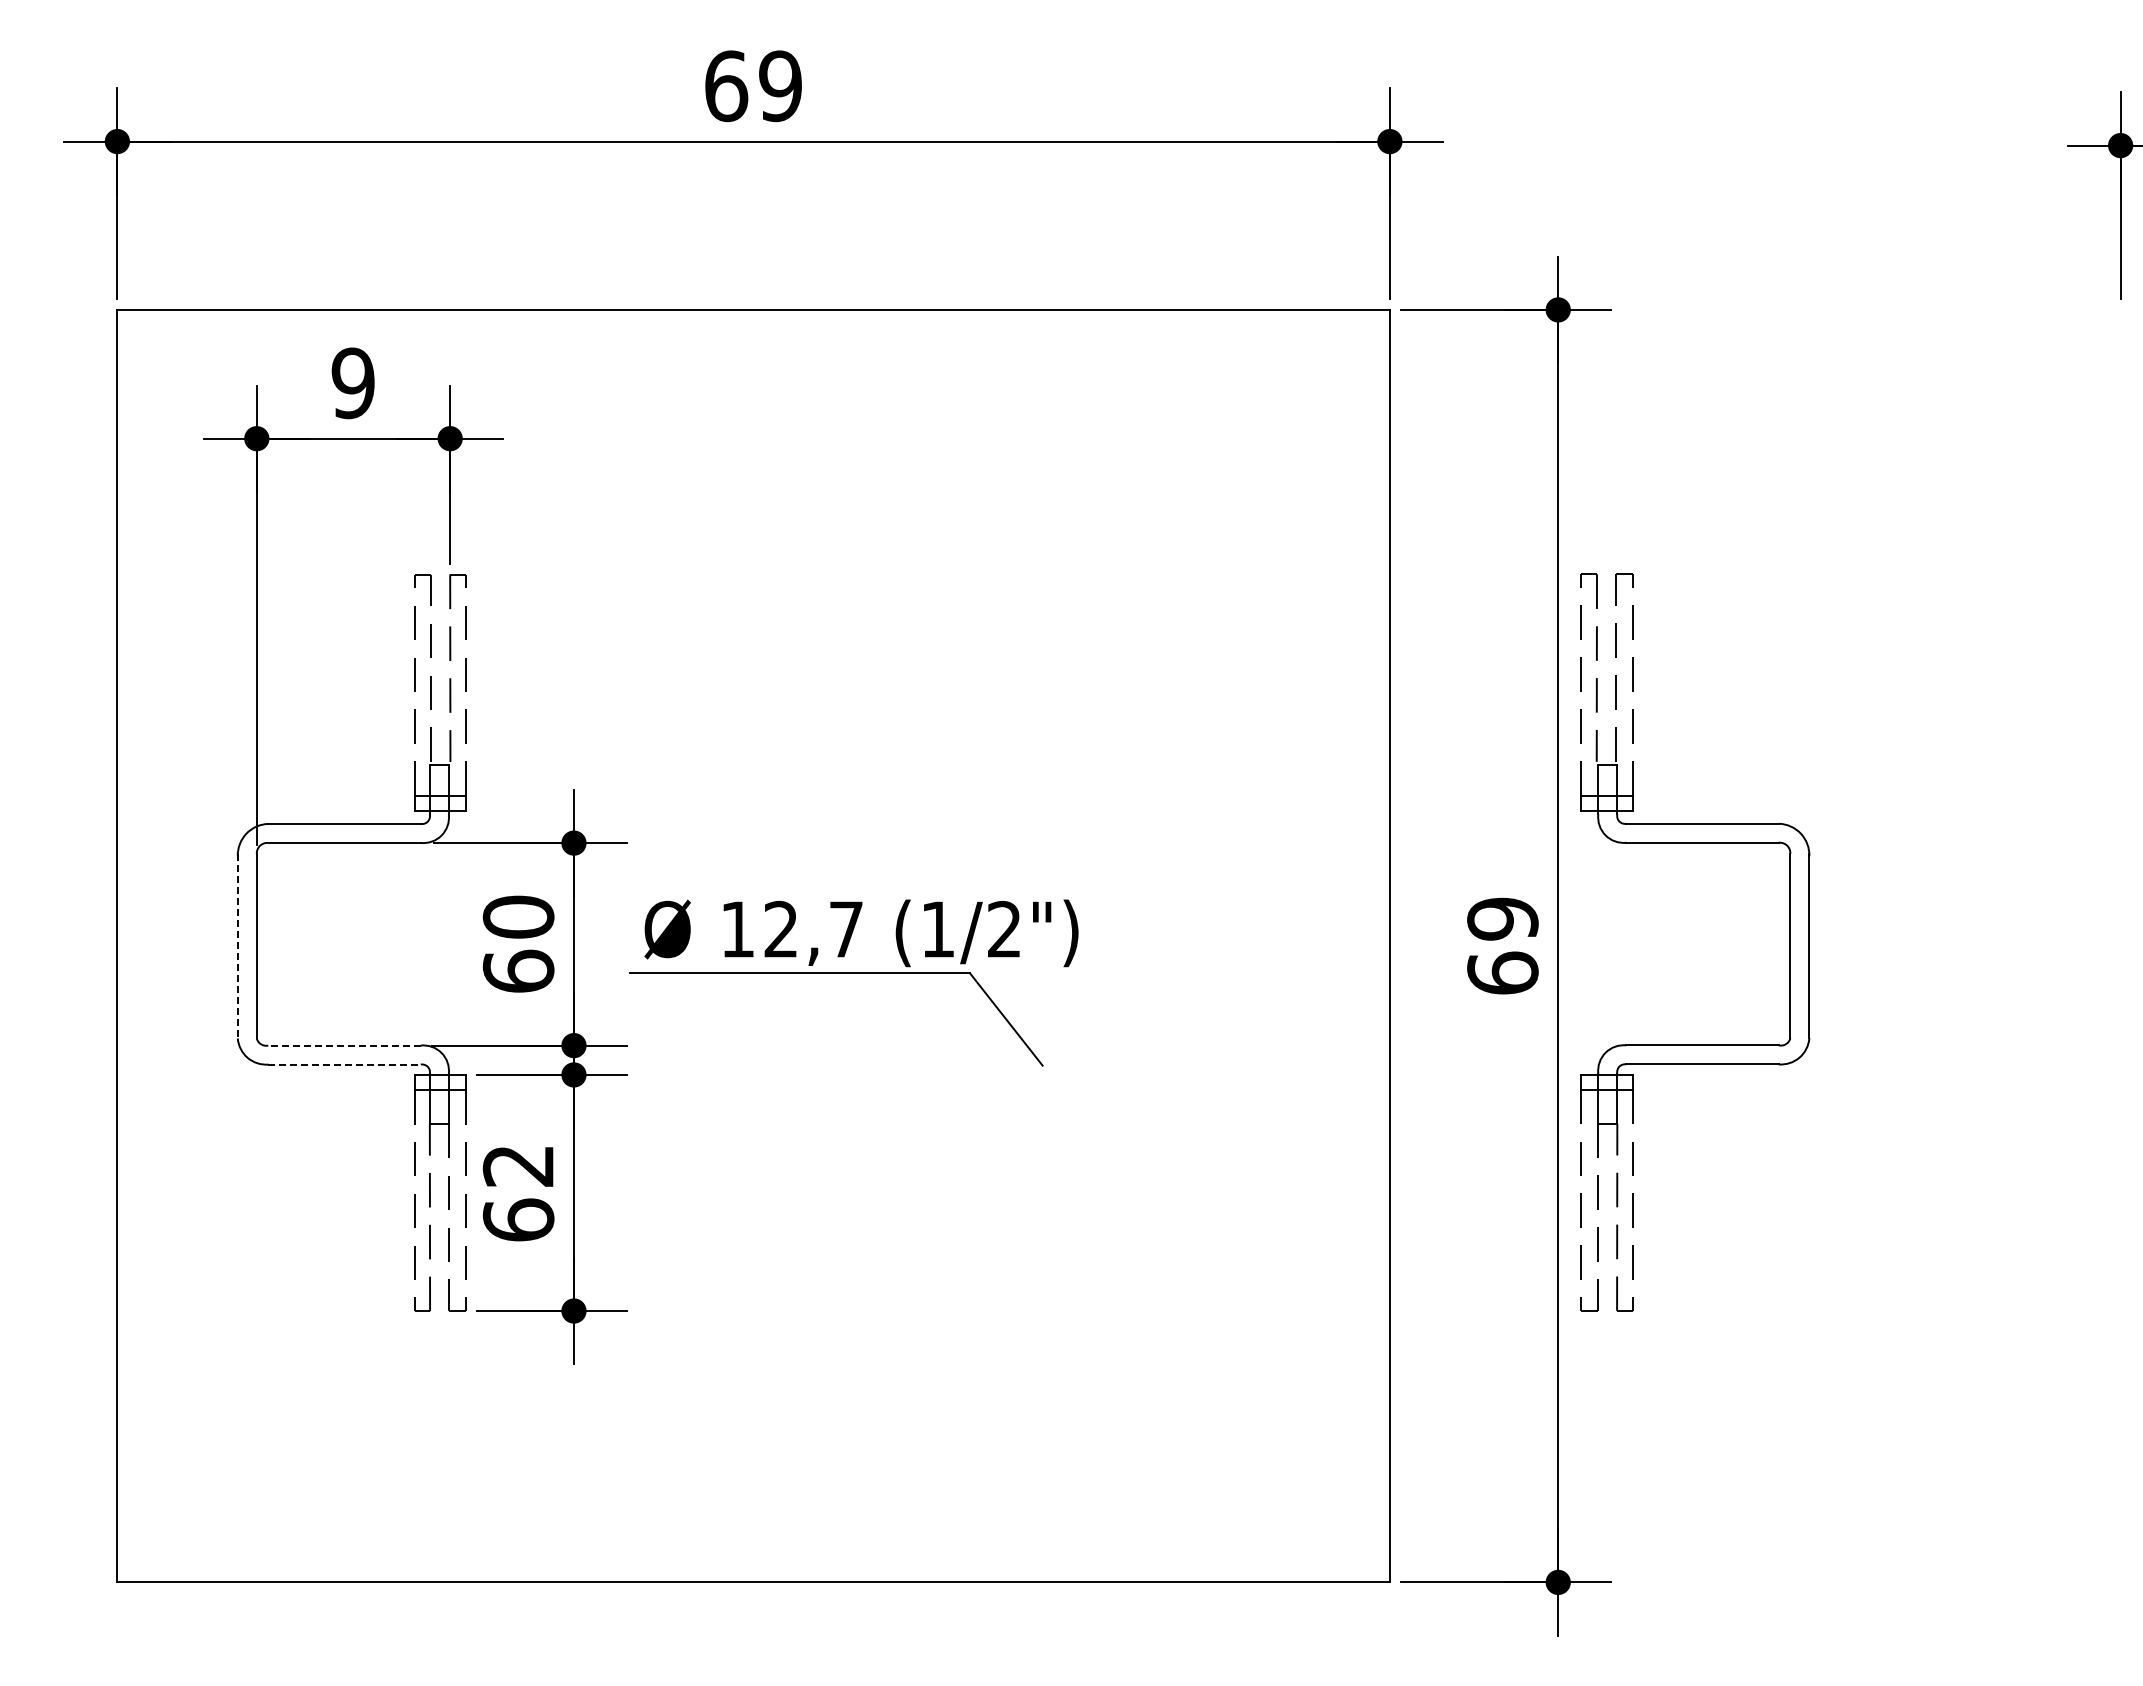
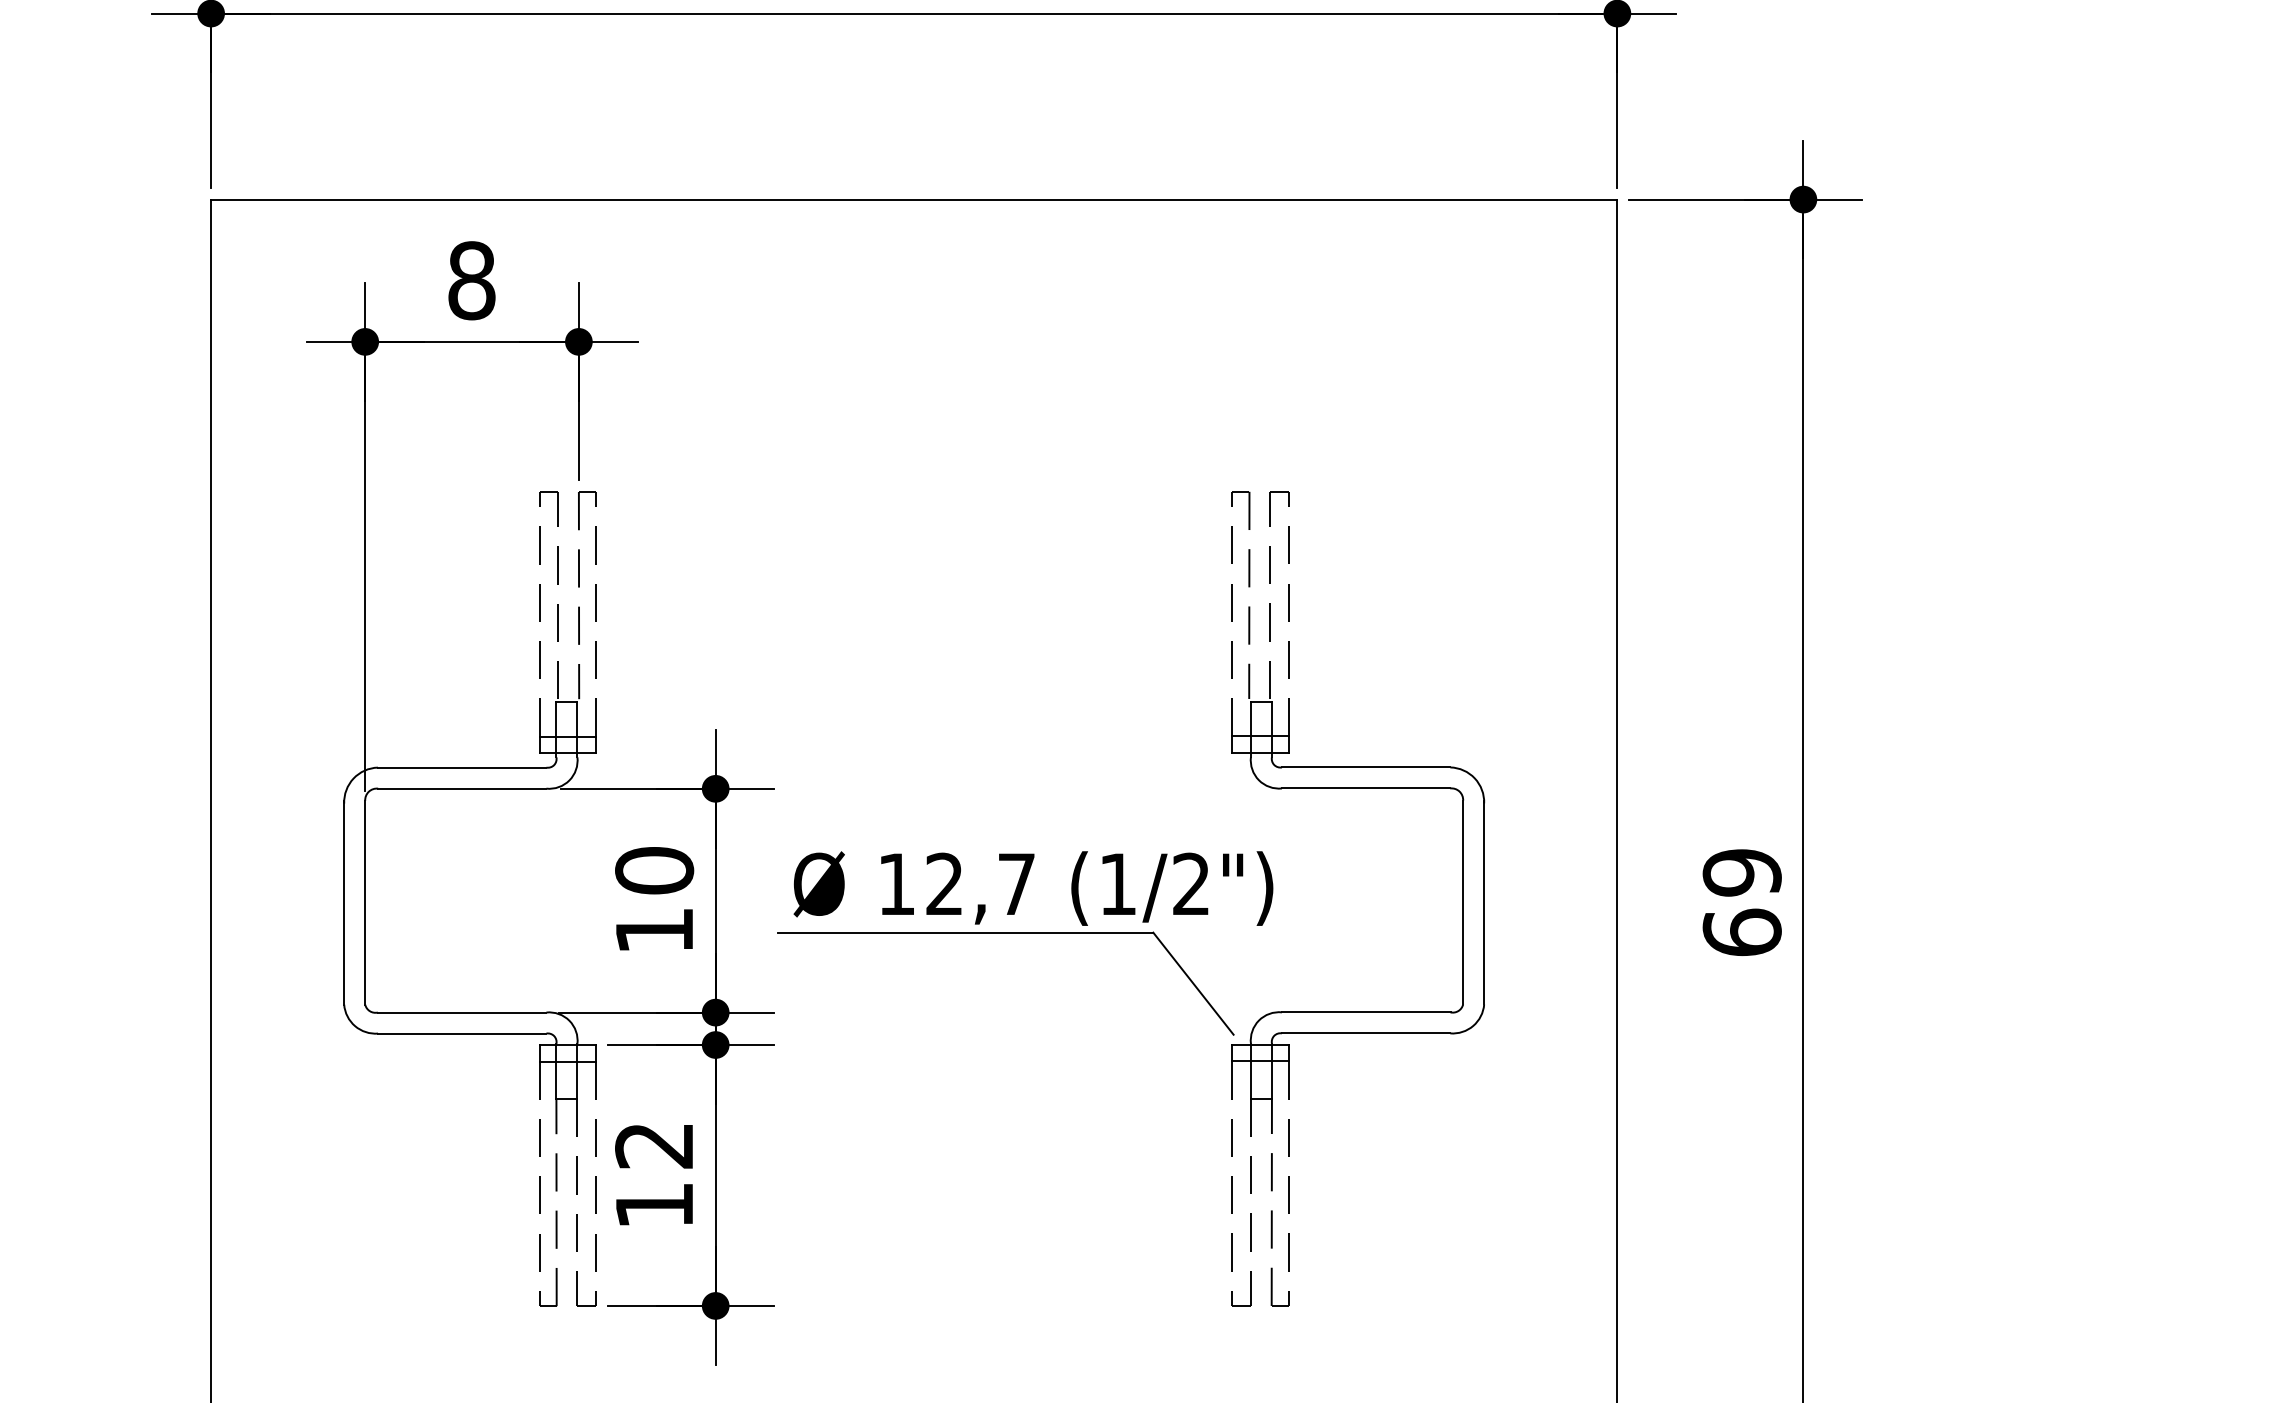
text: (352, 383) -> (470, 280), 9 -> 8
part: (1789, 942) -> (1462, 898), moved
line: (237, 946) -> (343, 903), dashed -> solid
text: (518, 970) -> (654, 929), 60 -> 10
line: (344, 1045) -> (462, 1012), dashed -> solid
line: (345, 1064) -> (463, 1033), dashed -> solid
text: (518, 1219) -> (654, 1204), 62 -> 12

